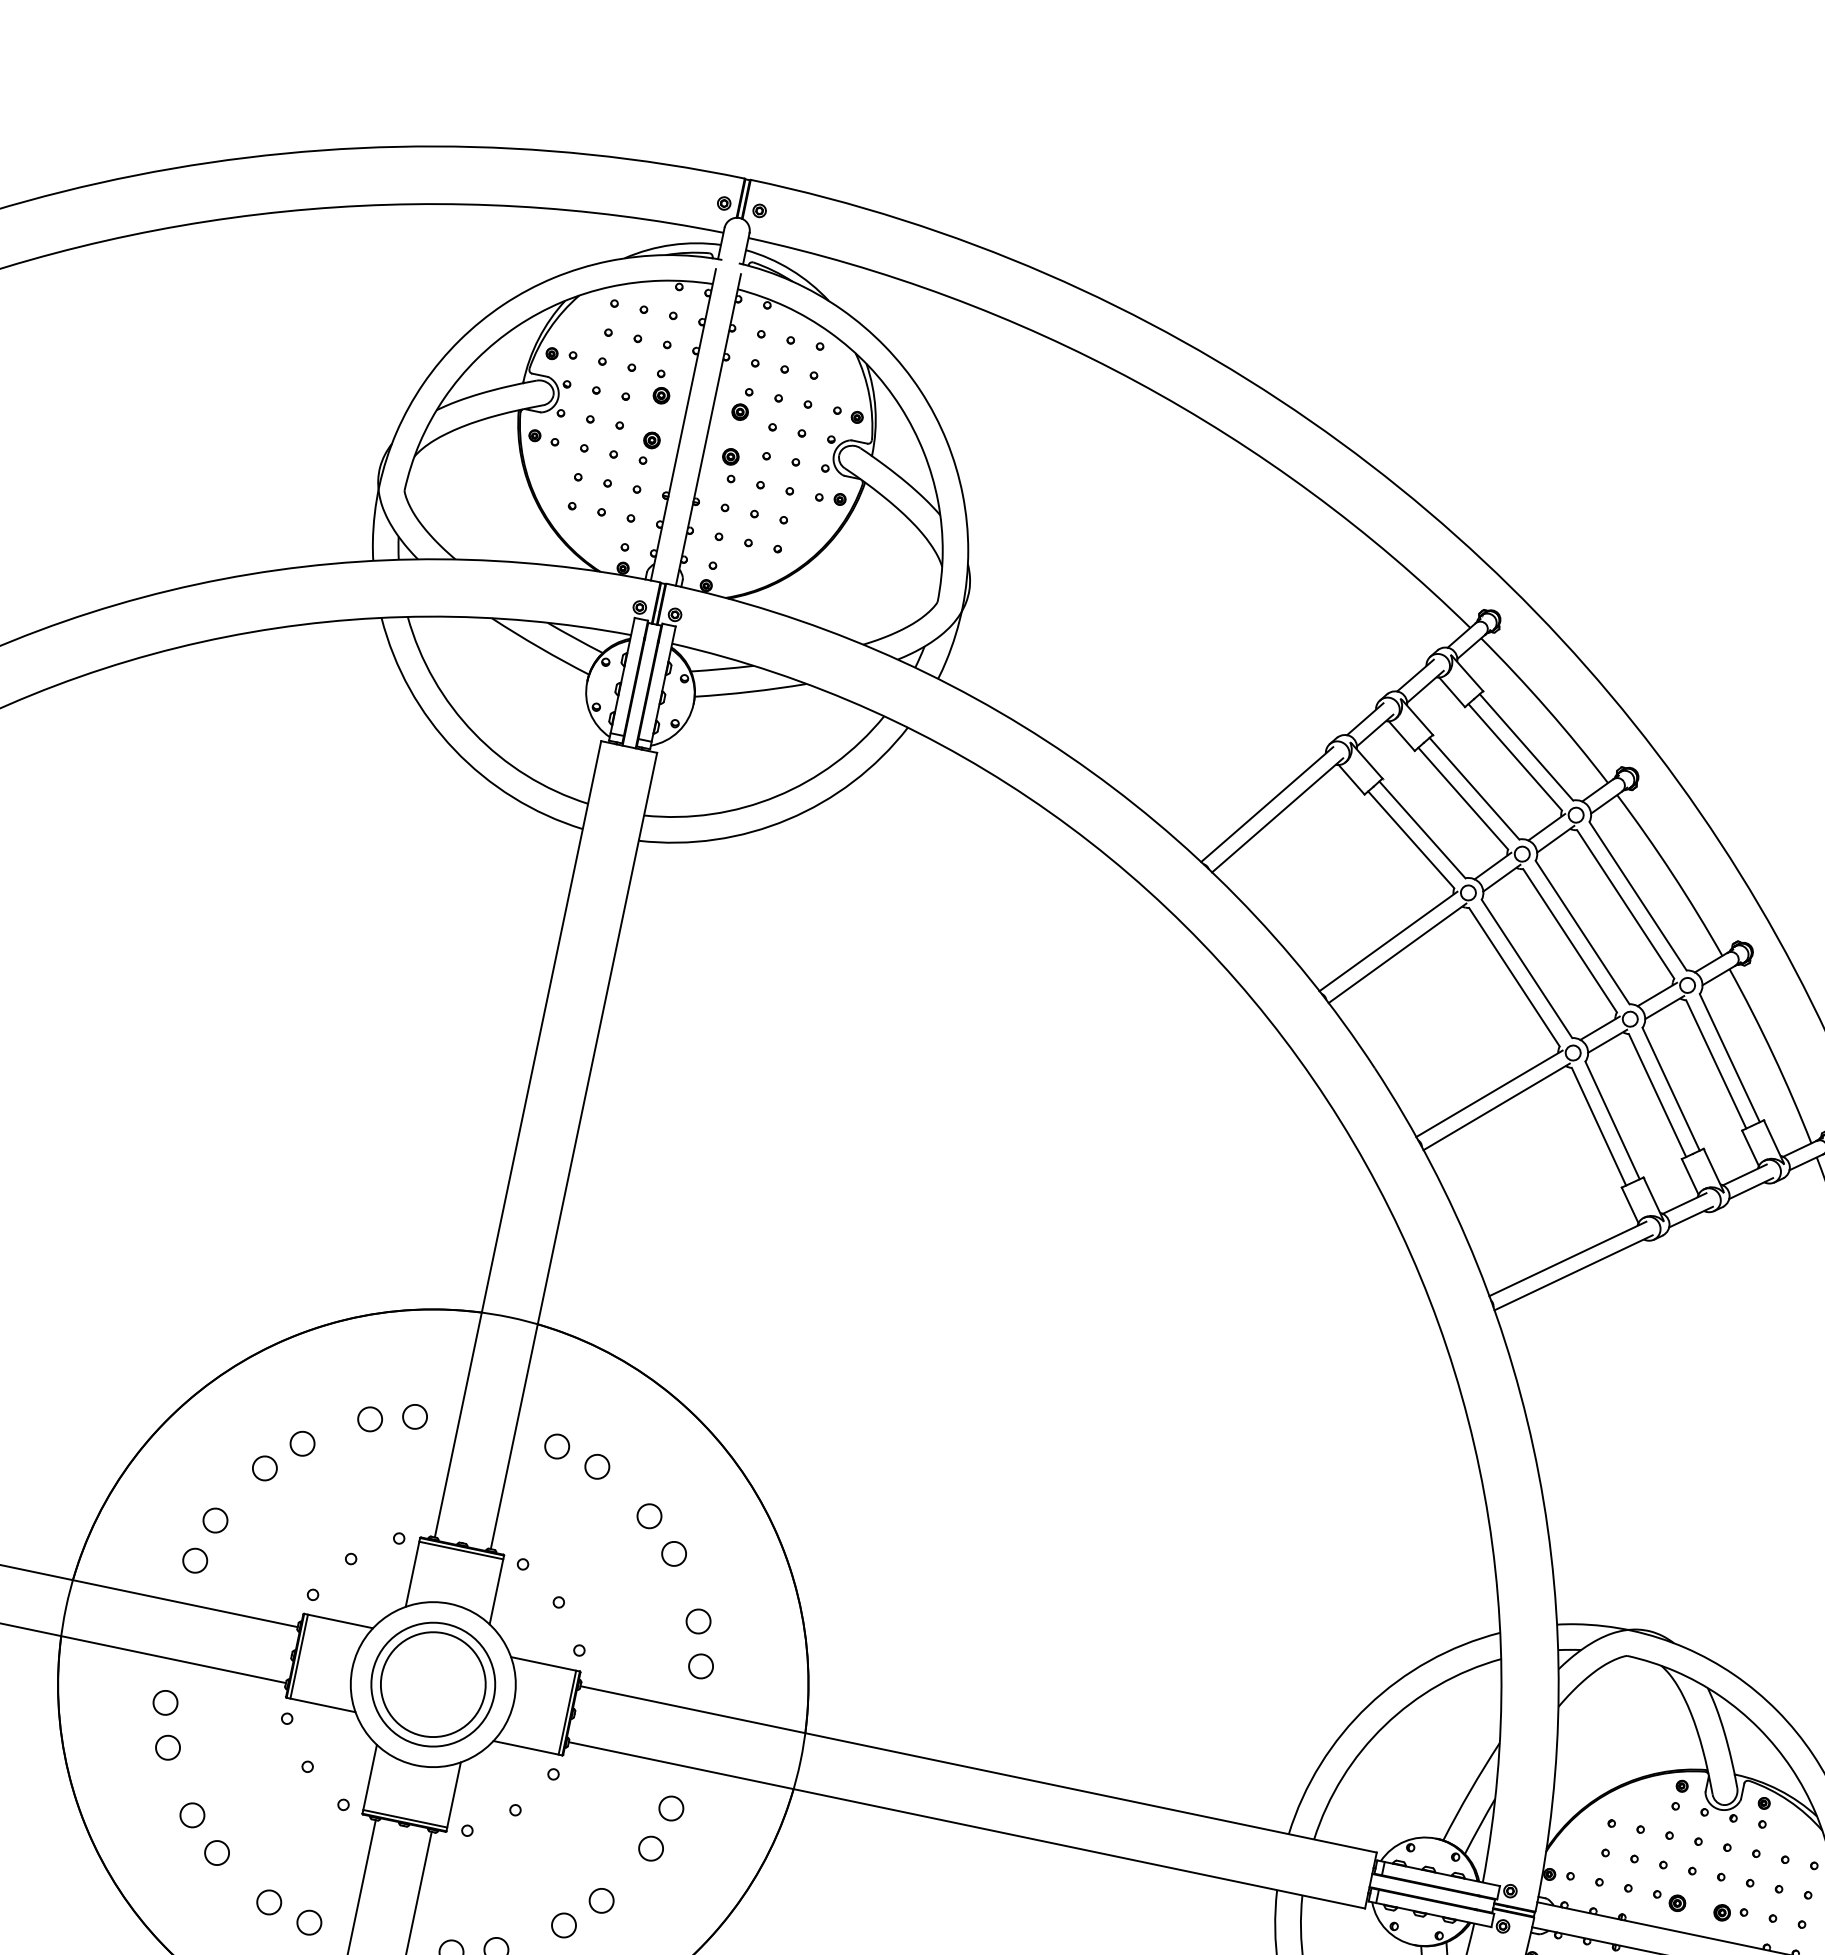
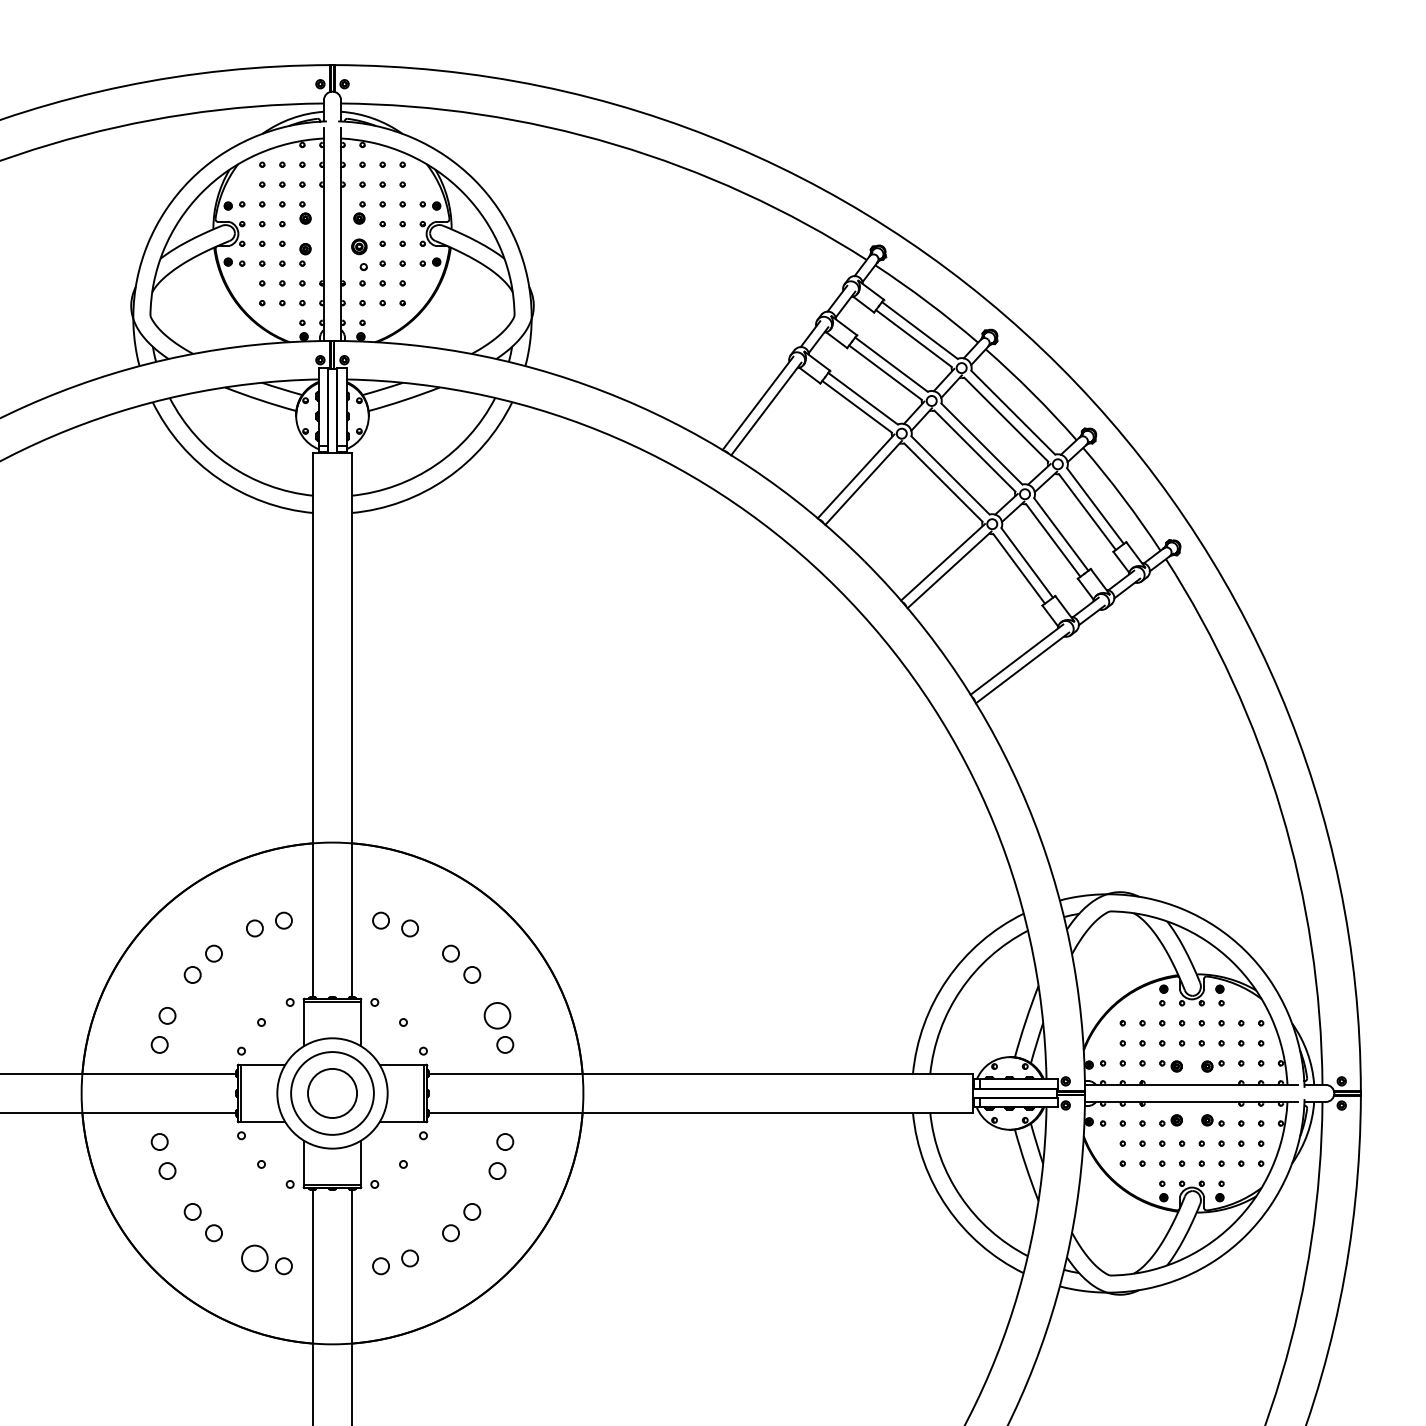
part: (729, 464) -> (359, 254), size x1.4
circle: (698, 1620) -> (497, 1015), size x1.6
circle: (433, 1684) -> (332, 1093), size x0.7
circle: (268, 1902) -> (254, 1258), size x1.6

